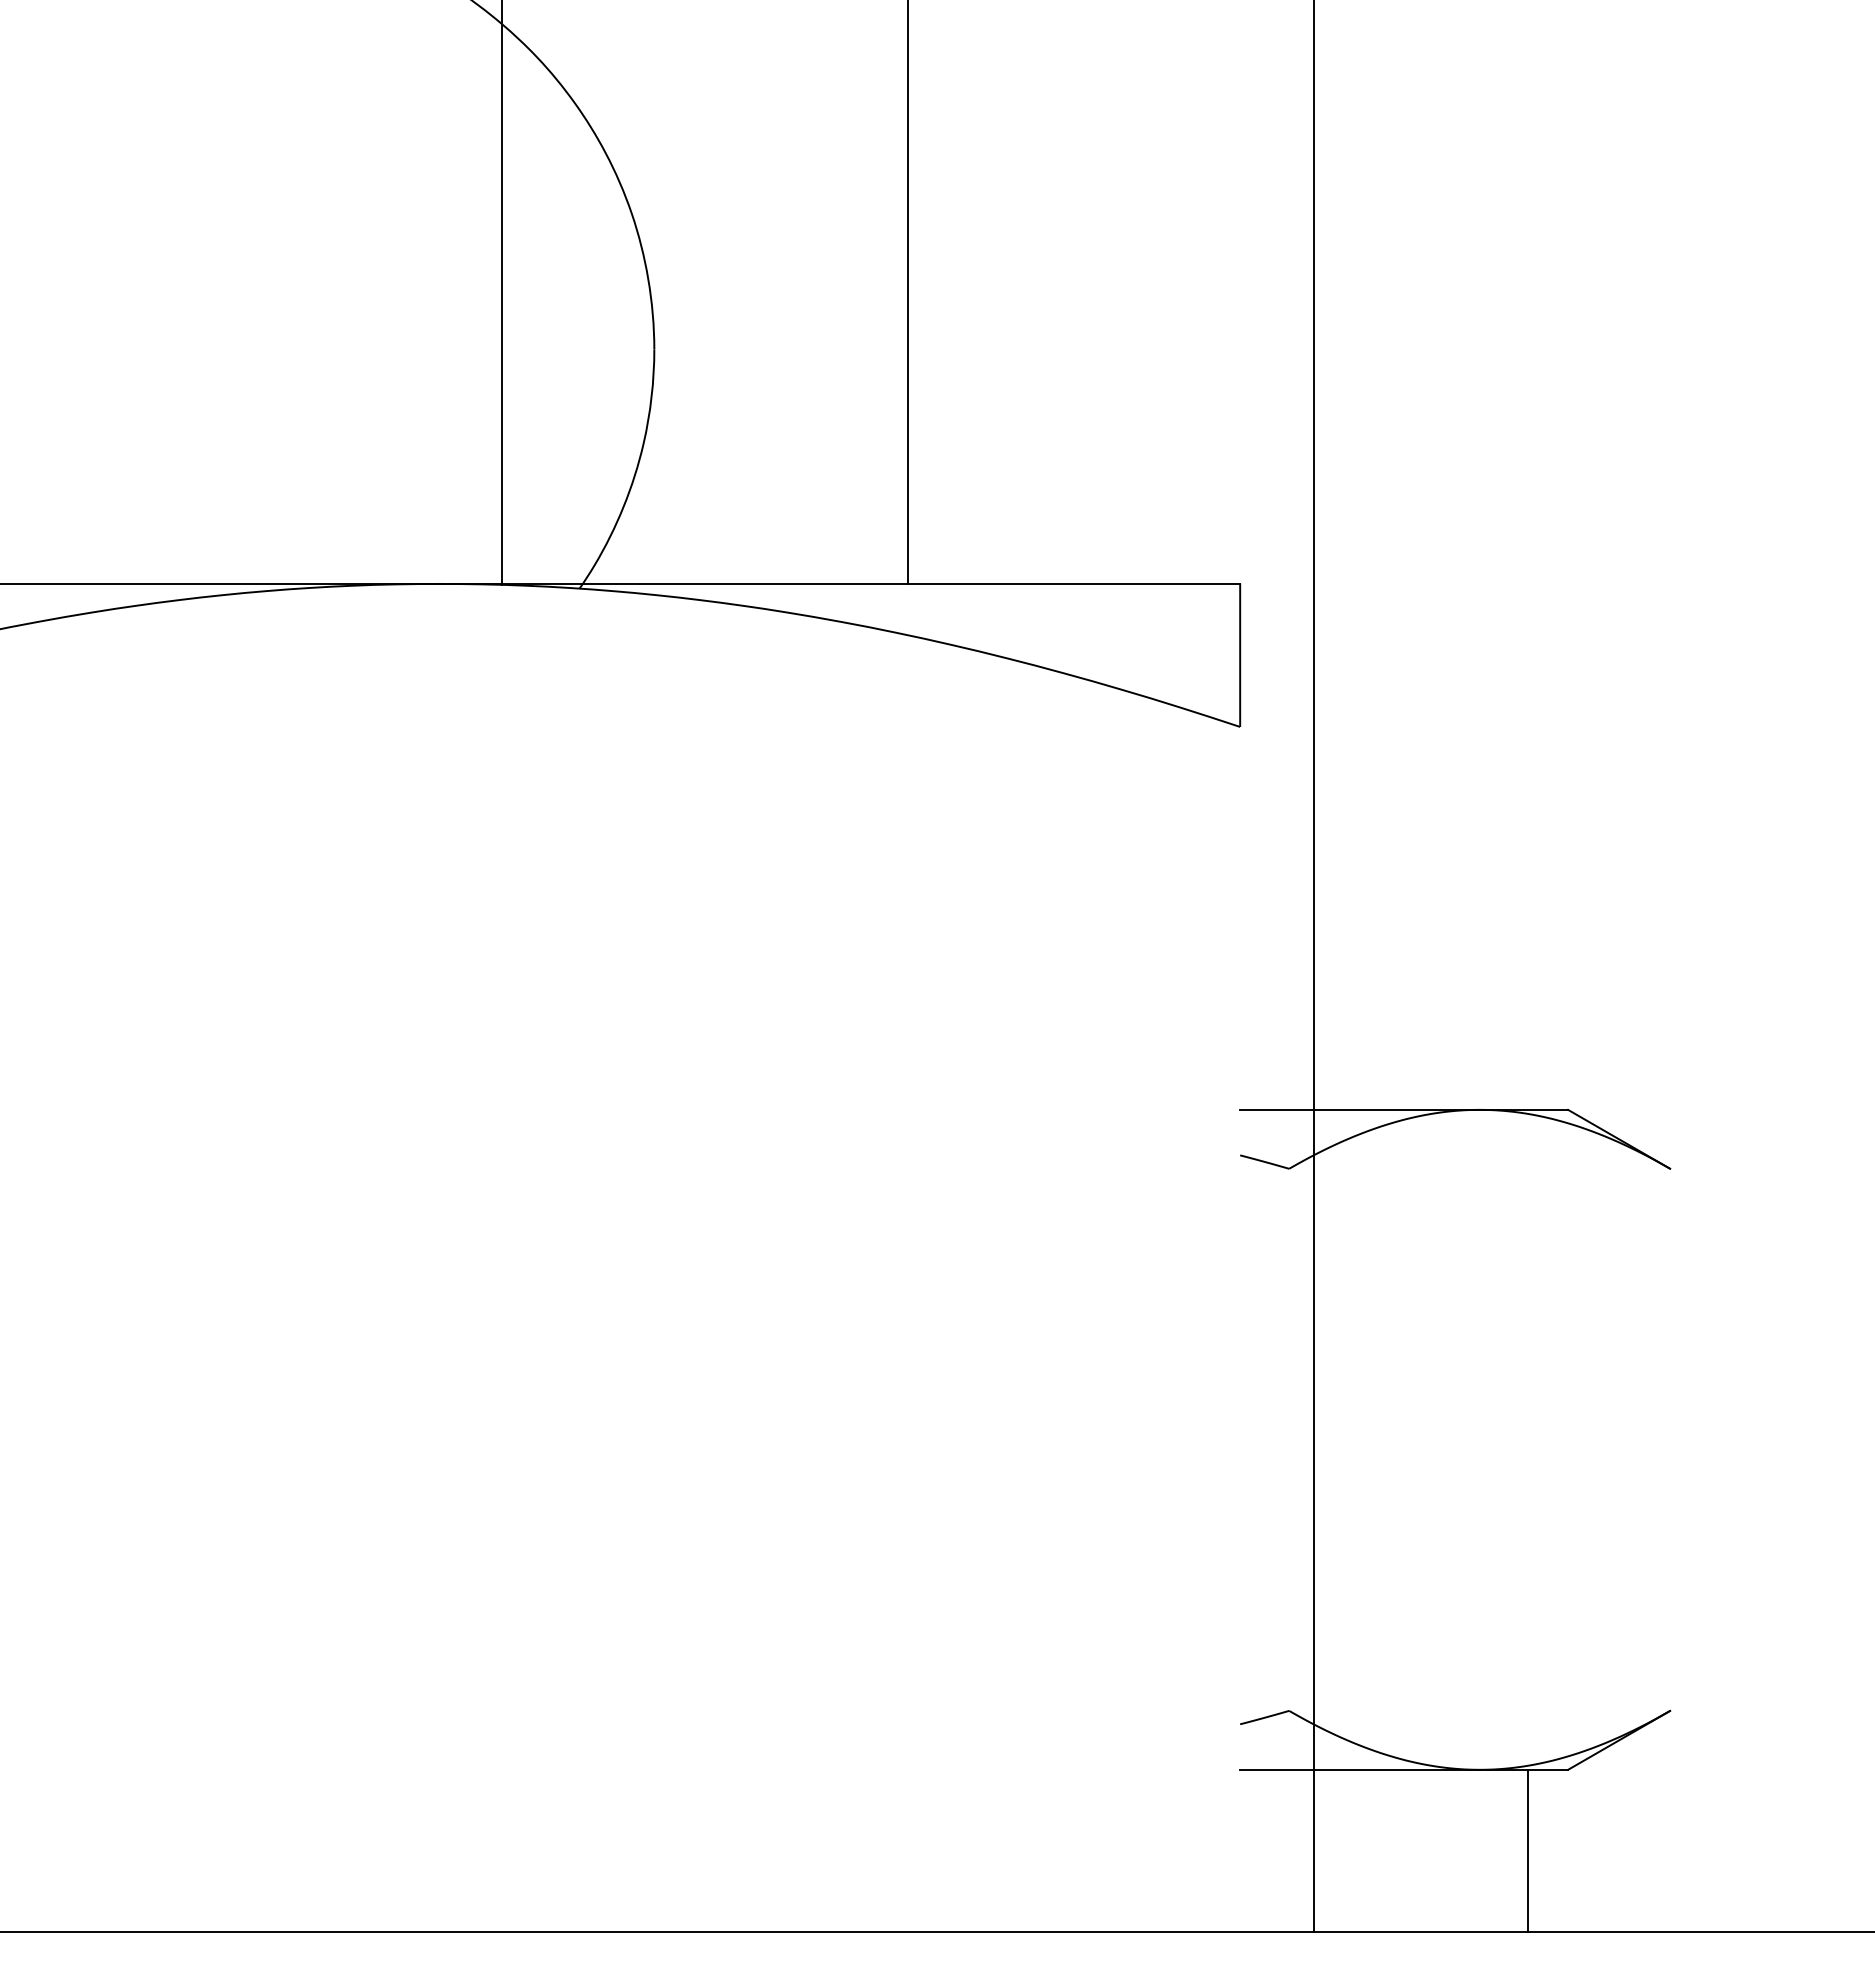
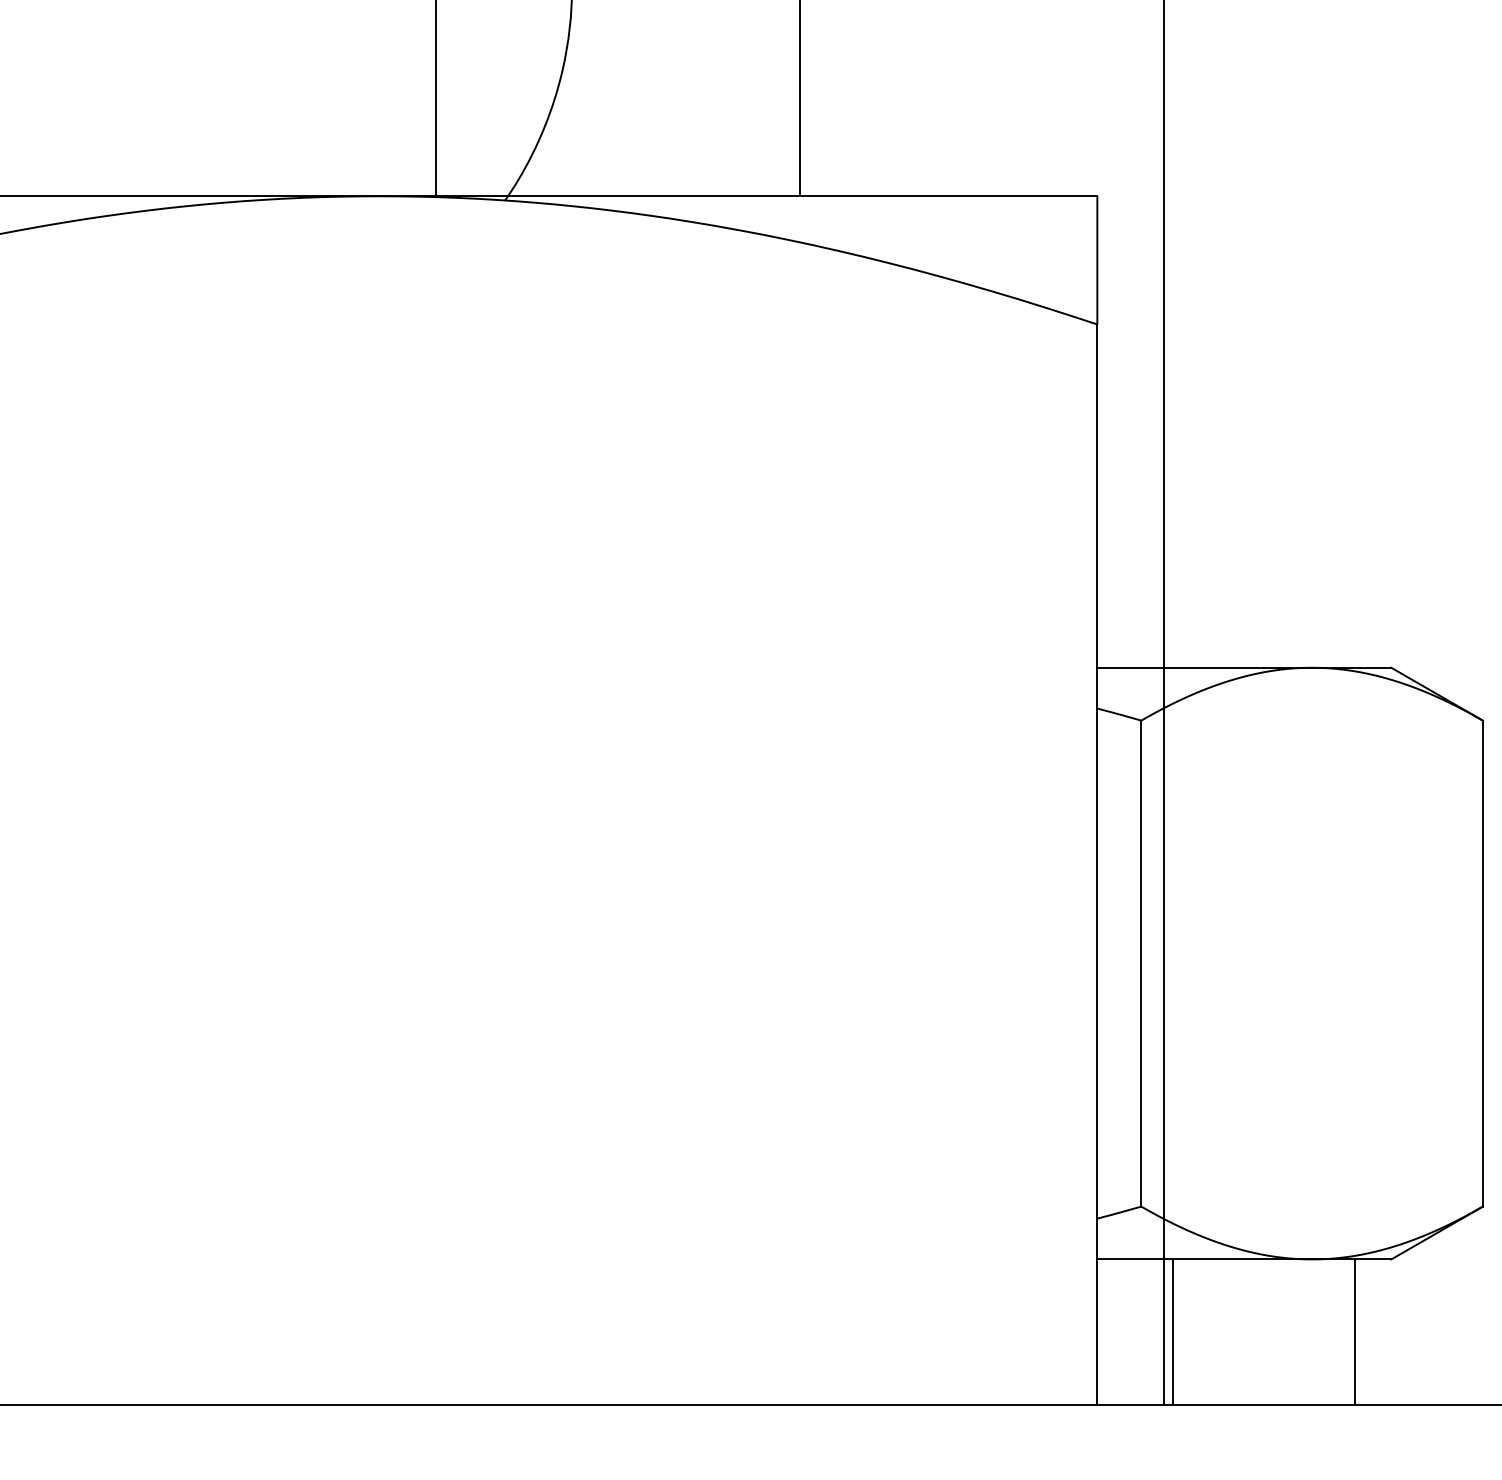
line: (1240, 1329) -> (1097, 864), added
line: (1289, 1439) -> (1141, 963), added
line: (1670, 1439) -> (1483, 963), added
line: (1324, 1850) -> (1172, 1331), added

